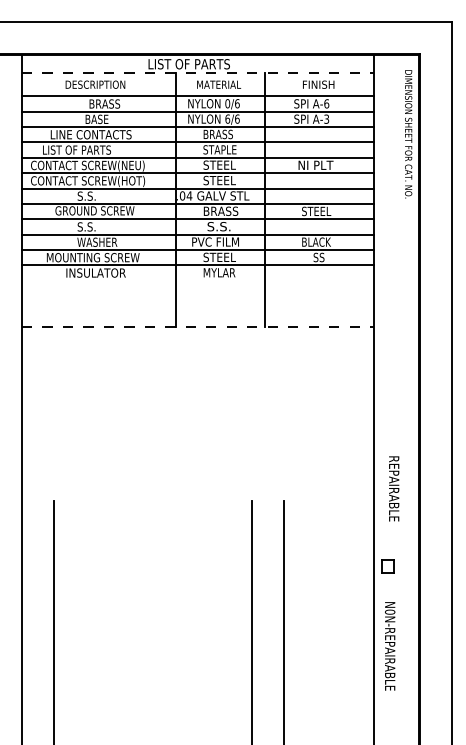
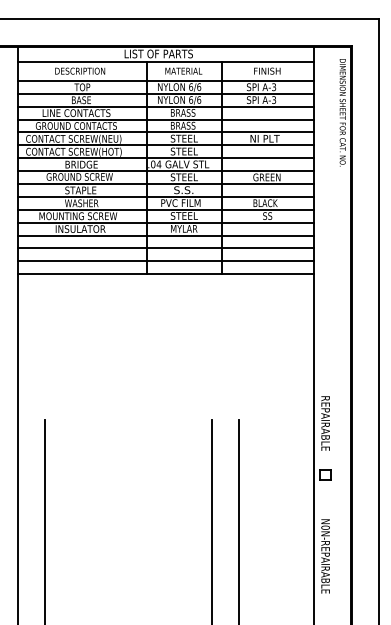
line: (198, 73) -> (166, 61), dashed -> solid
text: (104, 103) -> (87, 86), BRASS -> TOP
text: (227, 103) -> (190, 86), 0/6 -> 6/6
text: (326, 103) -> (273, 86), A-6 -> A-3
text: (90, 149) -> (75, 125), LIST OF PARTS -> GROUND CONTACTS
text: (219, 149) -> (184, 125), STAPLE -> BRASS
text: (96, 195) -> (81, 164), S.S. -> BRIDGE
text: (220, 210) -> (185, 176), BRASS -> STEEL
text: (317, 211) -> (266, 177), STEEL -> GREEN
text: (98, 226) -> (82, 190), S.S. -> STAPLE
line: (197, 280) -> (165, 235), added
line: (197, 296) -> (165, 248), added
line: (197, 311) -> (165, 261), added
line: (198, 326) -> (166, 273), dashed -> solid
text: (394, 488) -> (325, 423), moved
text: (390, 646) -> (325, 556), moved

